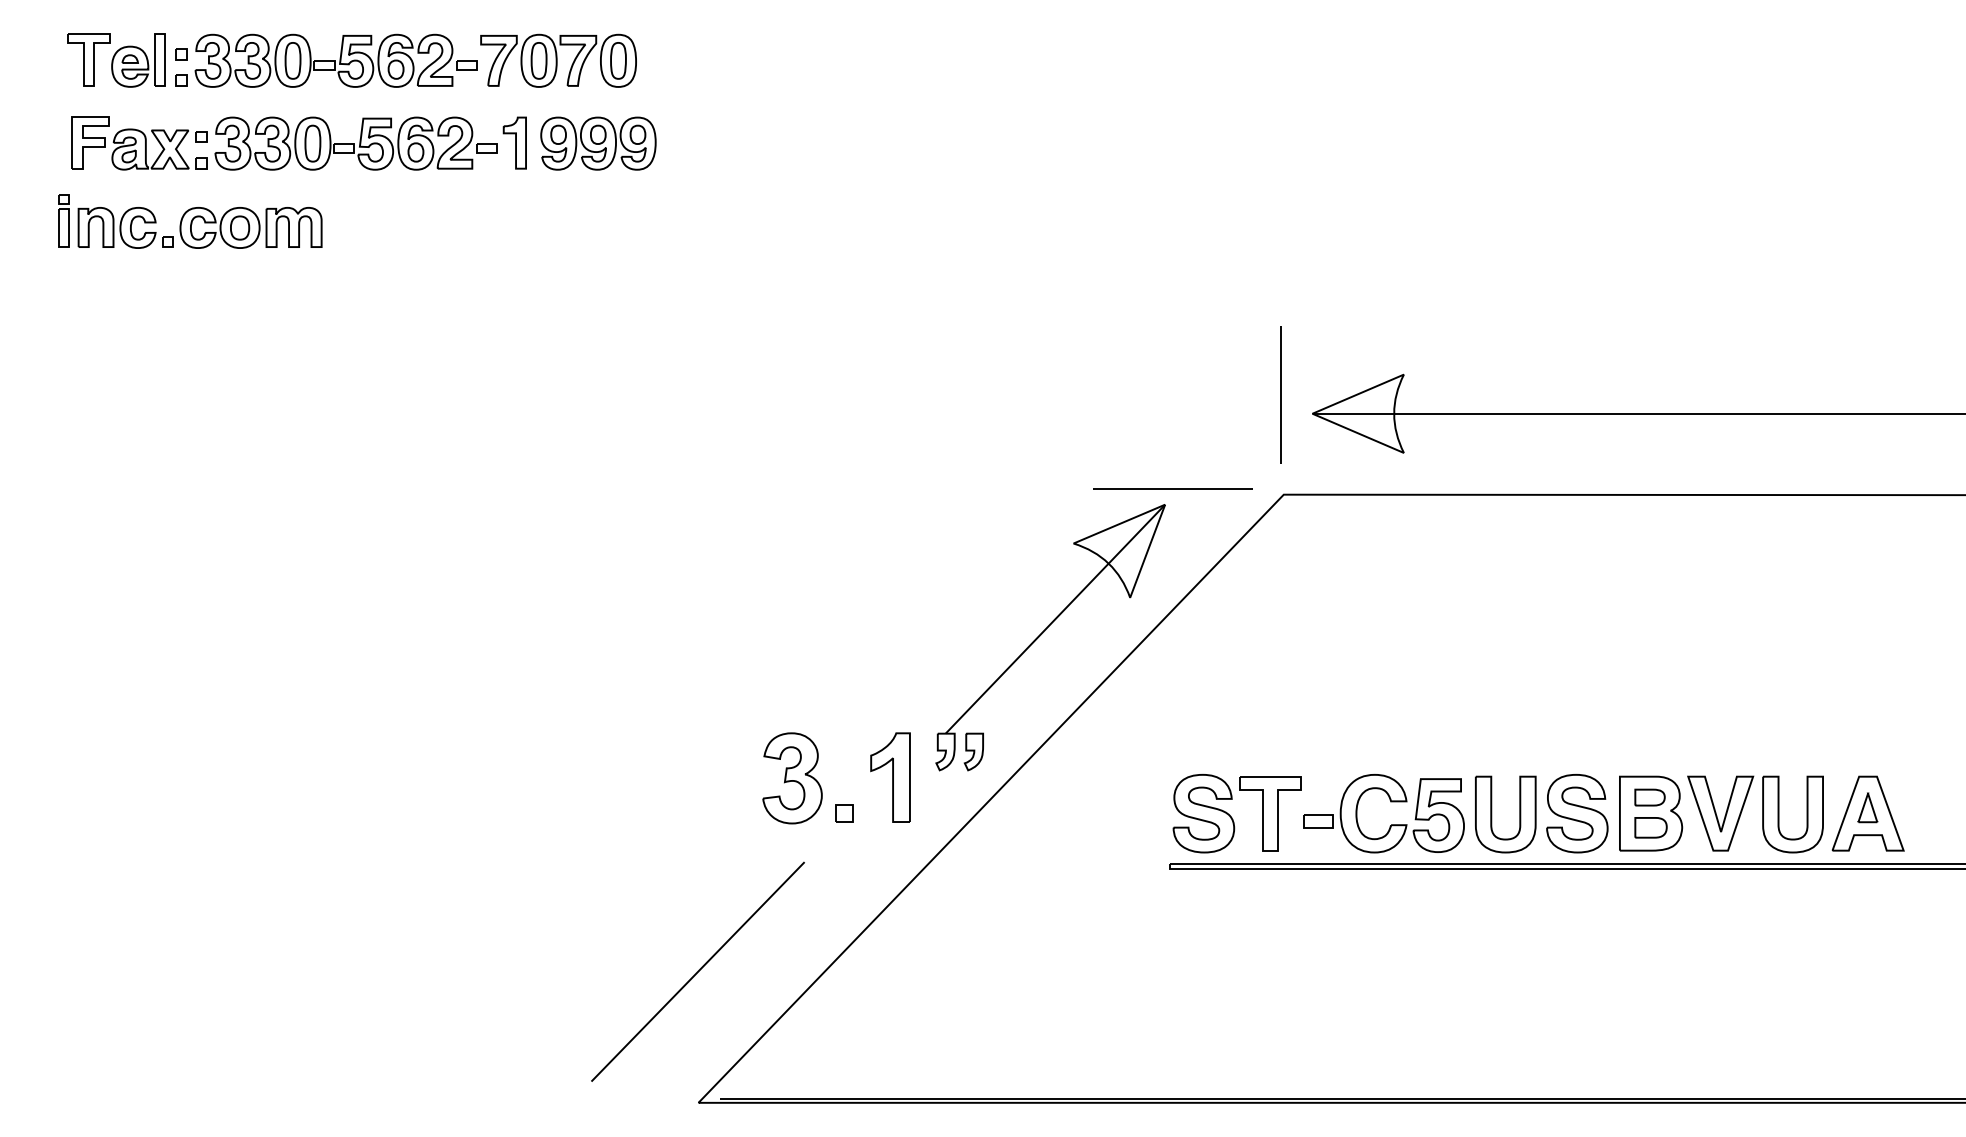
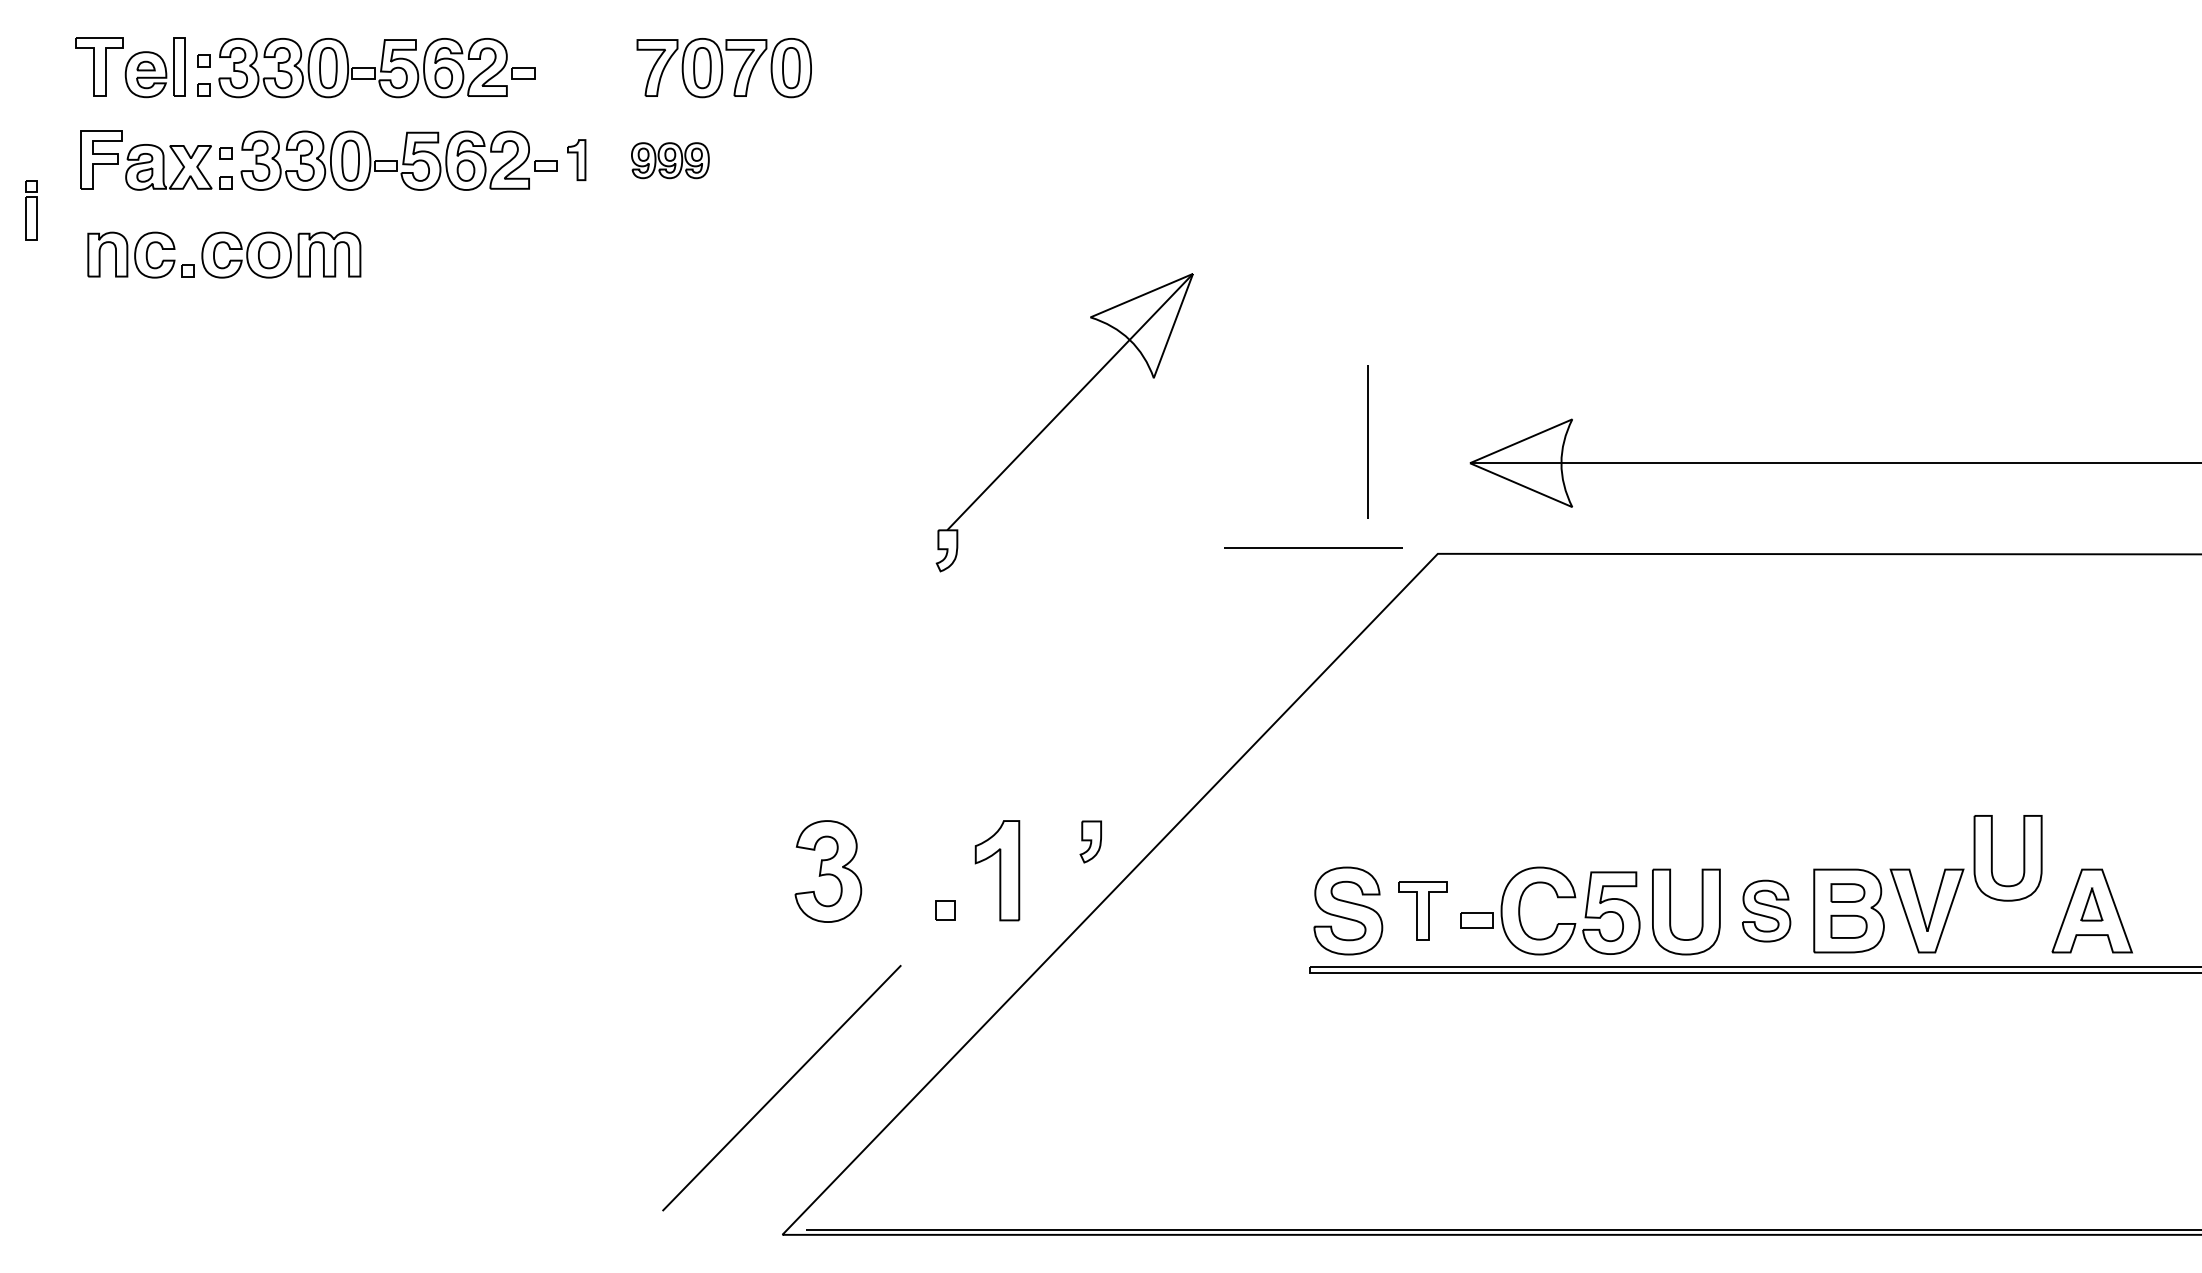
part: (558, 60) -> (724, 67), moved
part: (514, 142) -> (576, 159), size x0.7
part: (598, 143) -> (670, 160), size x0.6
part: (63, 220) -> (31, 209), moved
line: (1280, 394) -> (1366, 441), moved
part: (1043, 633) -> (1056, 418), moved
part: (792, 778) -> (828, 871), moved
part: (1270, 813) -> (1422, 910), size x0.7
part: (1577, 813) -> (1766, 910), size x0.7
part: (1779, 814) -> (1992, 858), moved

